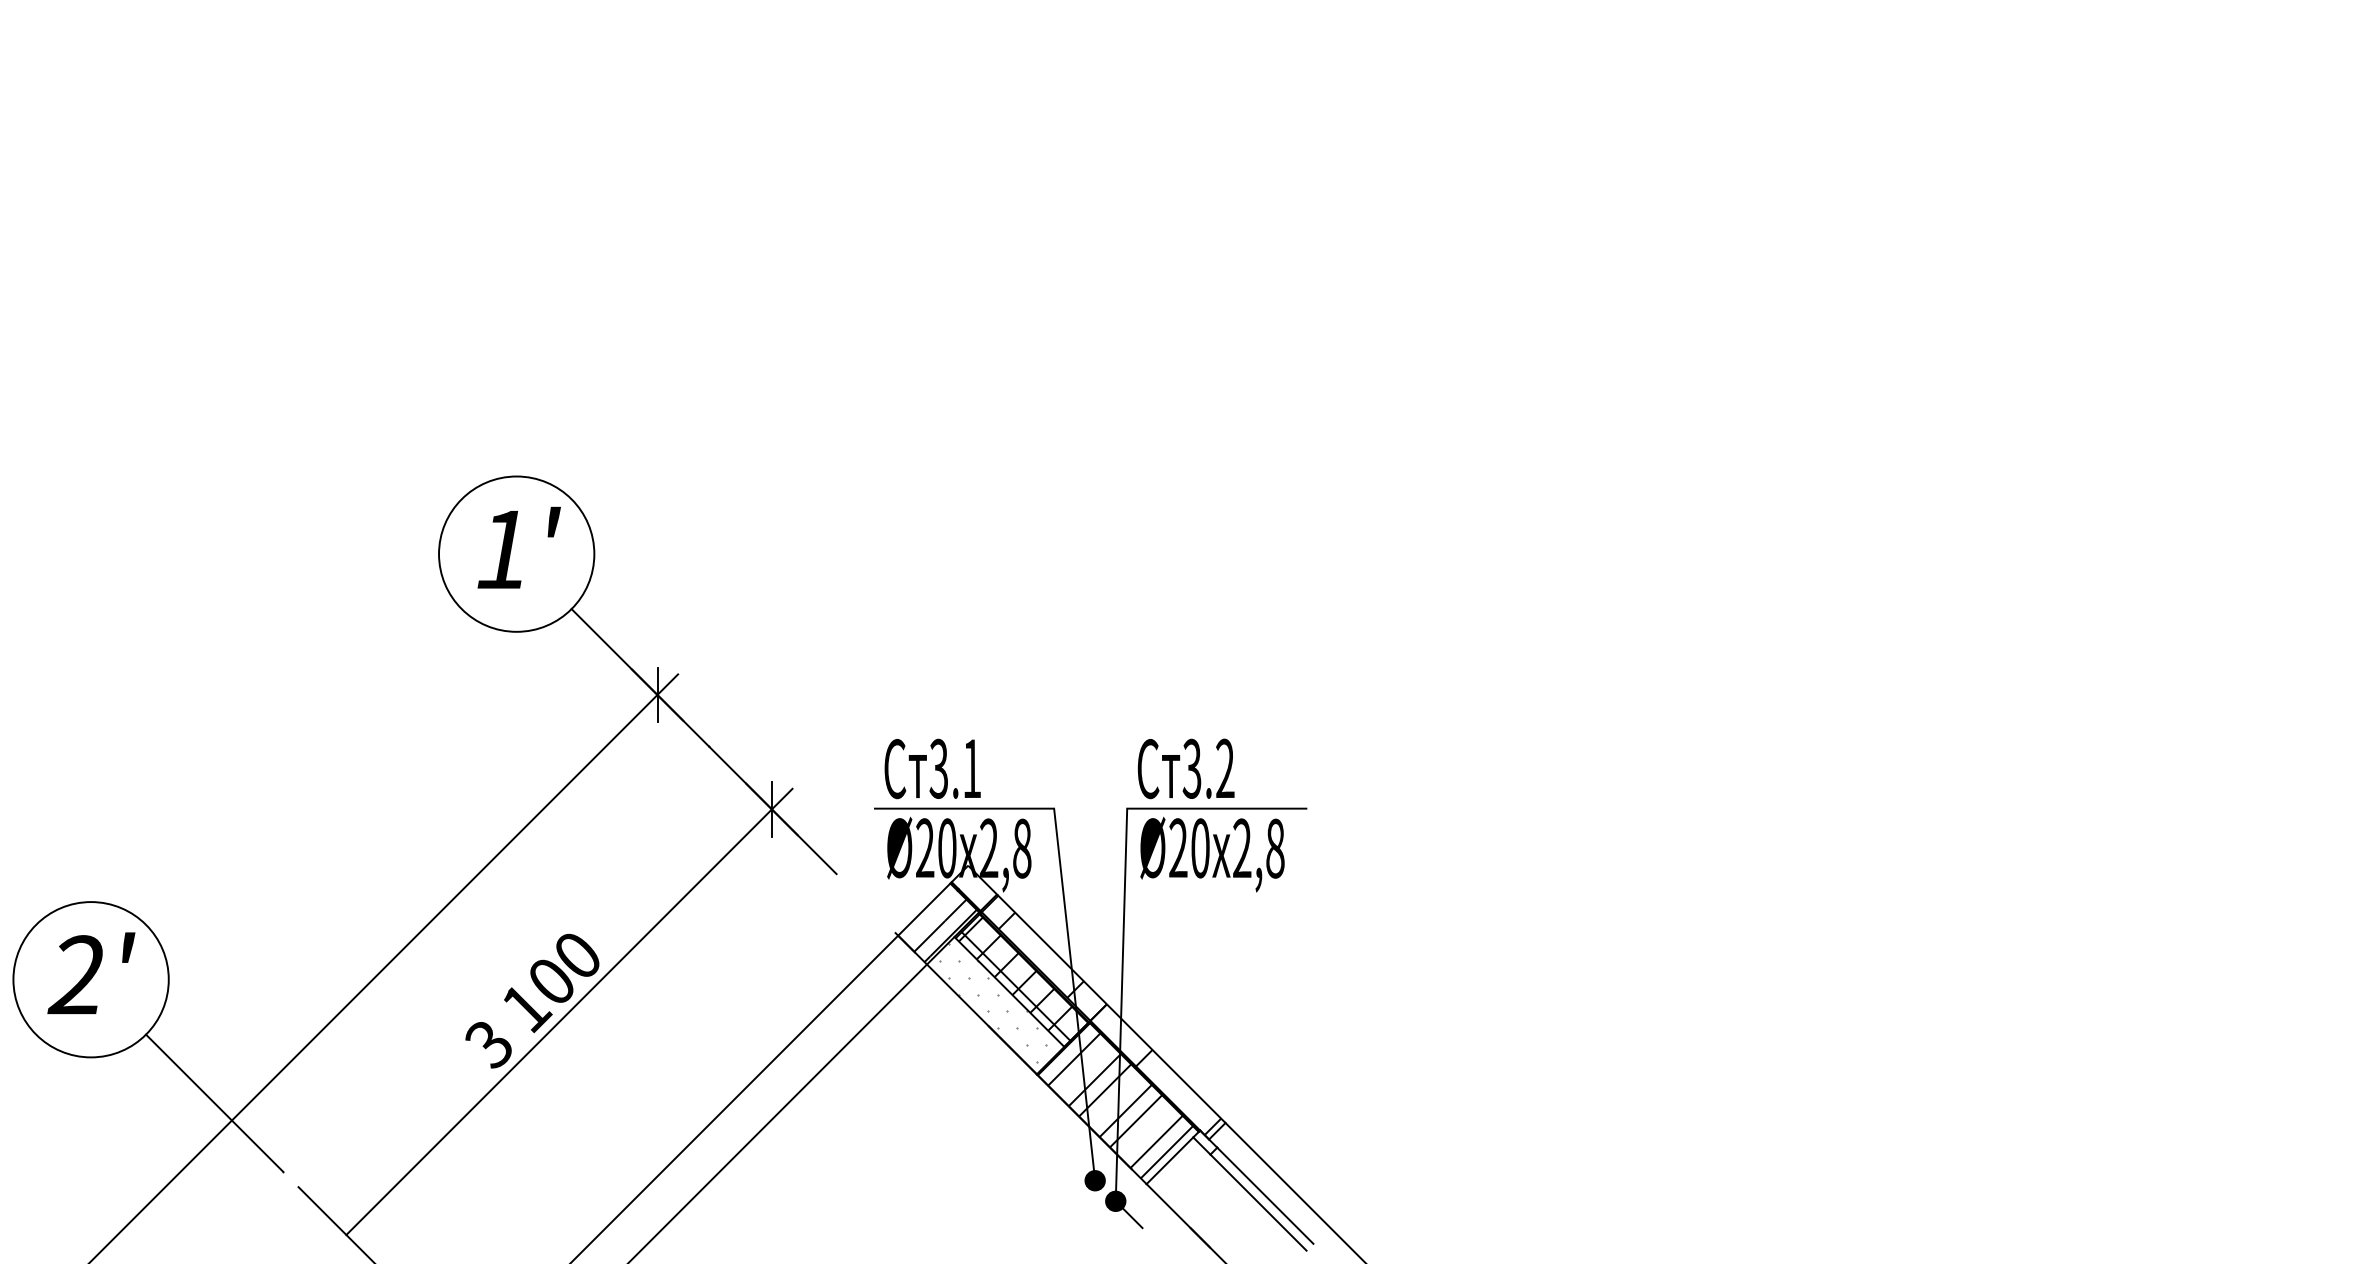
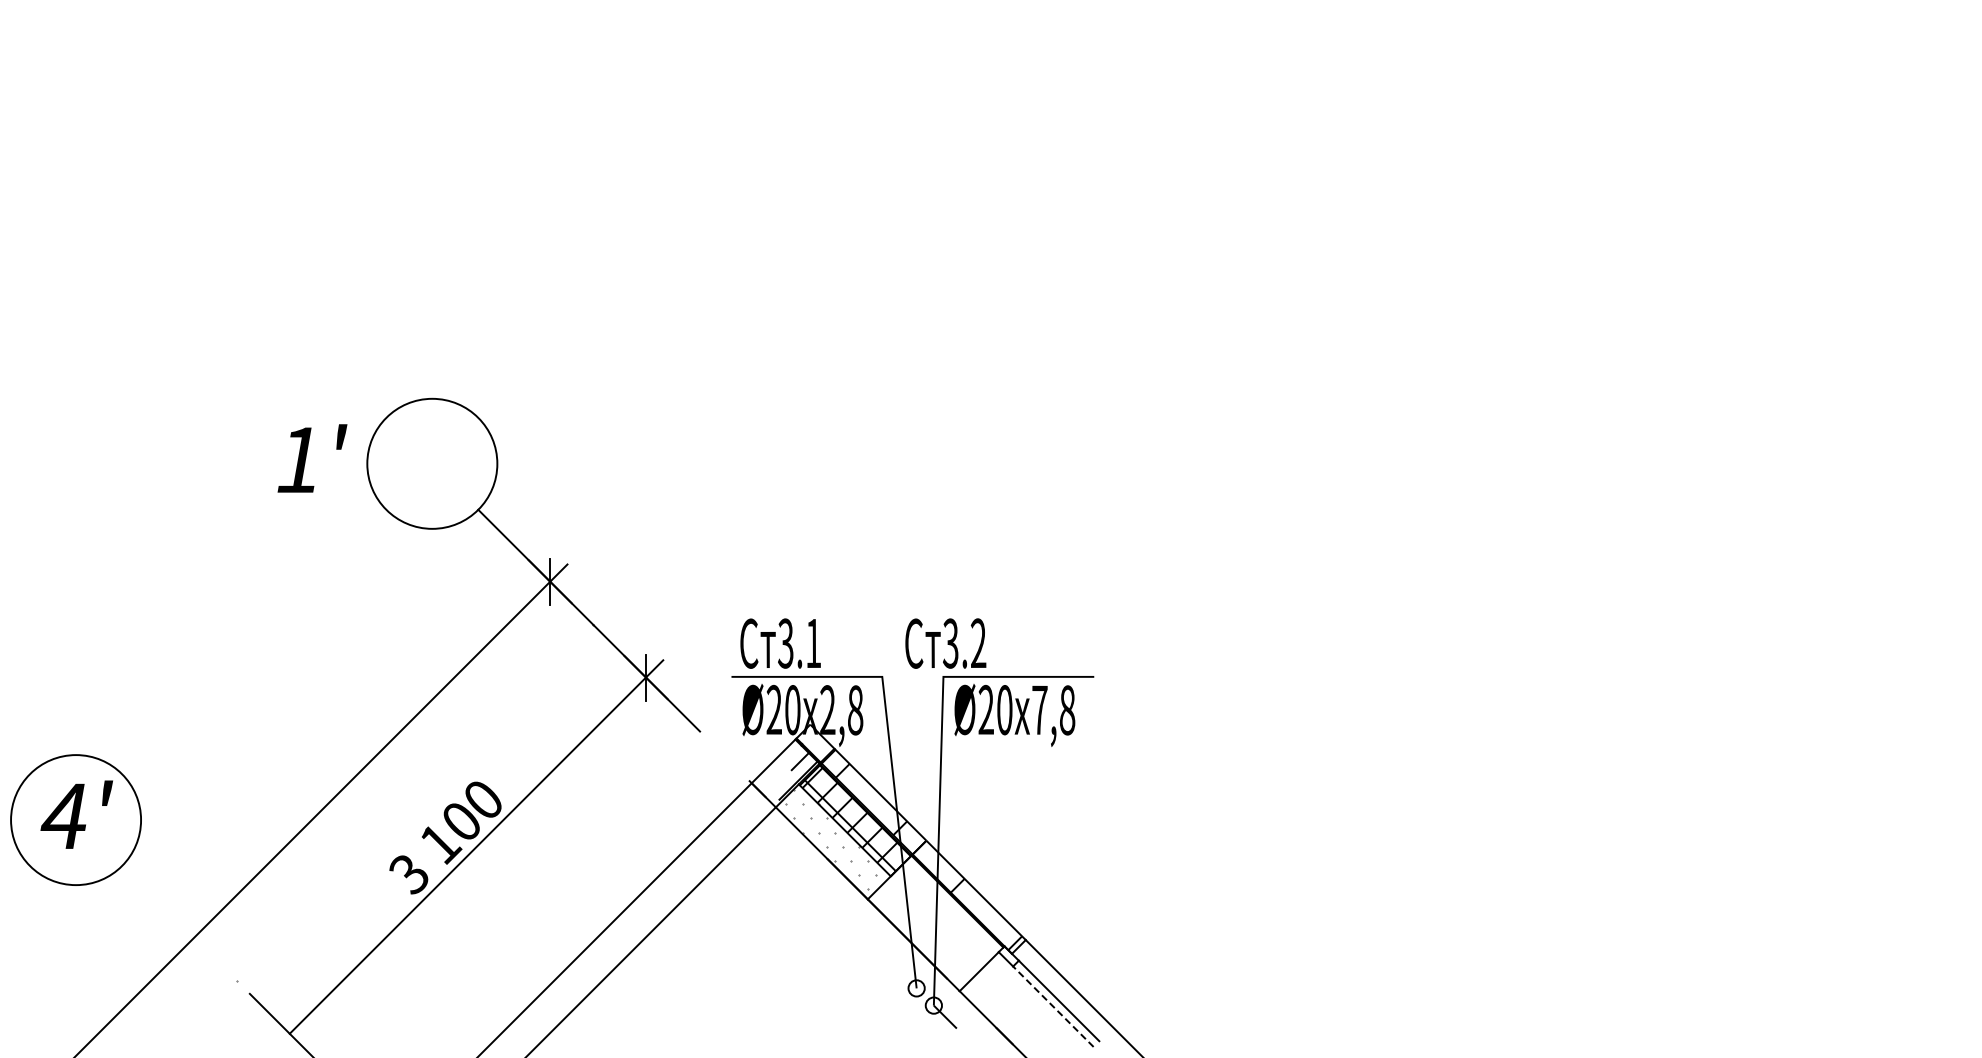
text: (519, 547) -> (312, 458), moved
text: (1185, 768) -> (945, 643), moved
text: (1241, 847) -> (1039, 709), 2,8 -> 7,8
hatch: (930, 940) -> (778, 787), removed
text: (74, 974) -> (62, 815), 2' -> 4'
hatch: (1115, 1100) -> (933, 921), removed
line: (214, 1103) -> (179, 923), removed
fill: (1095, 1180) -> (916, 988), removed
fill: (1115, 1201) -> (933, 1005), removed
line: (1258, 1202) -> (1053, 1006), solid -> dashed

